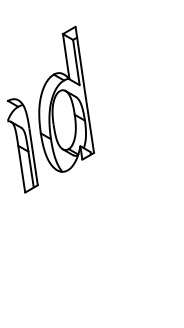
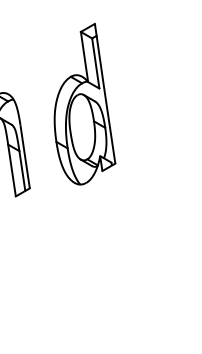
part: (66, 98) -> (84, 103), moved

